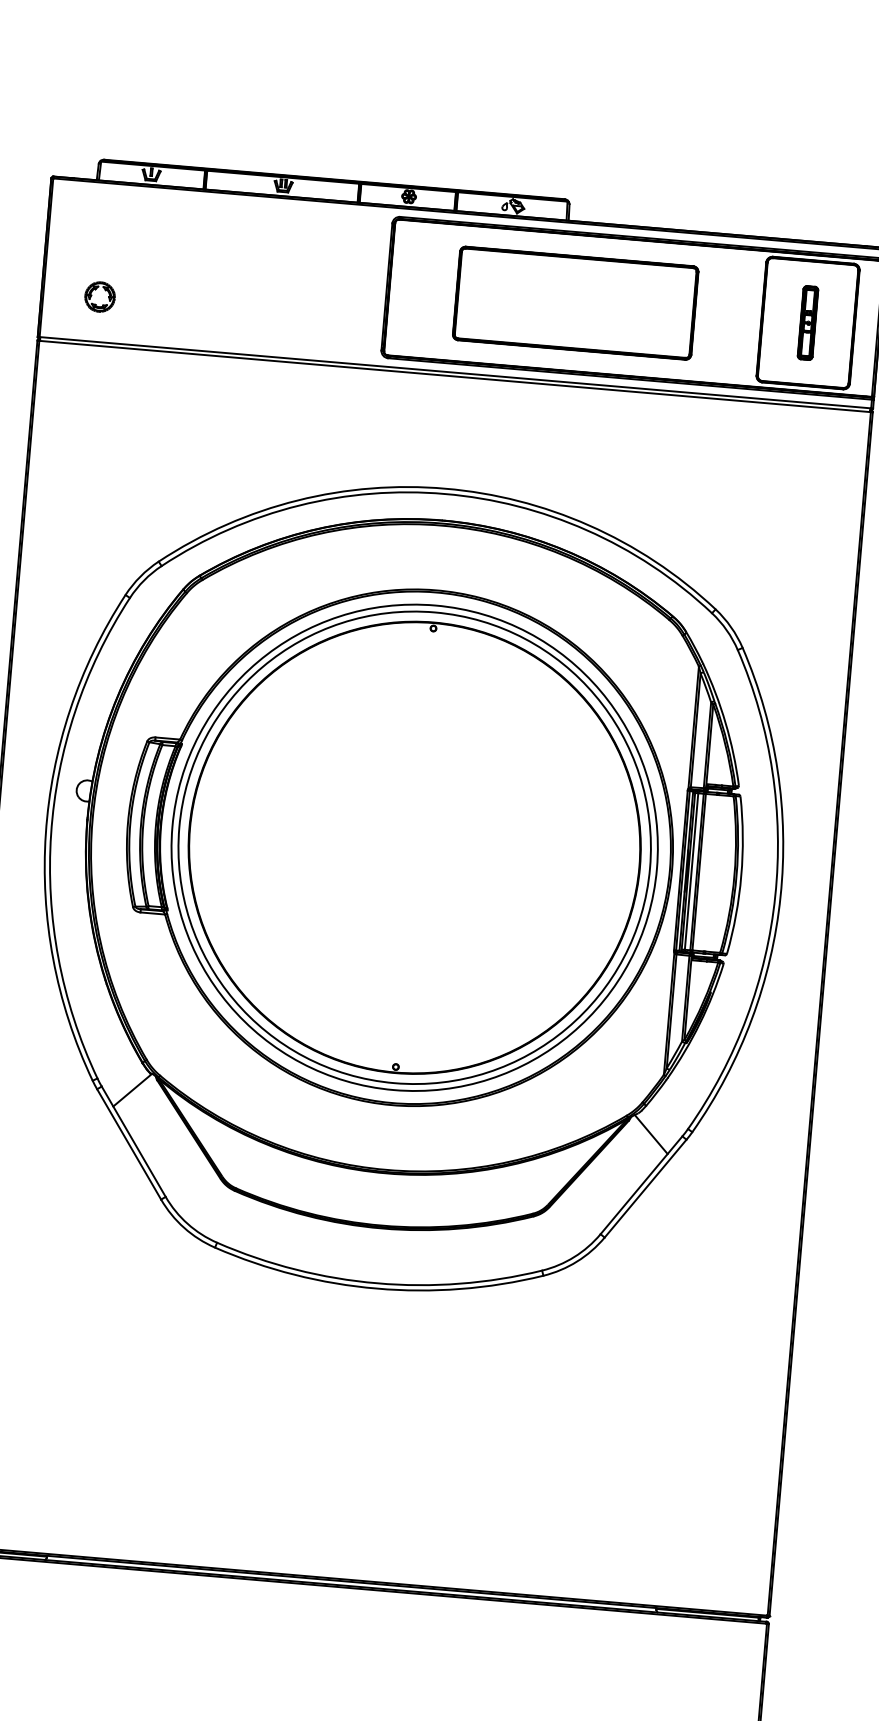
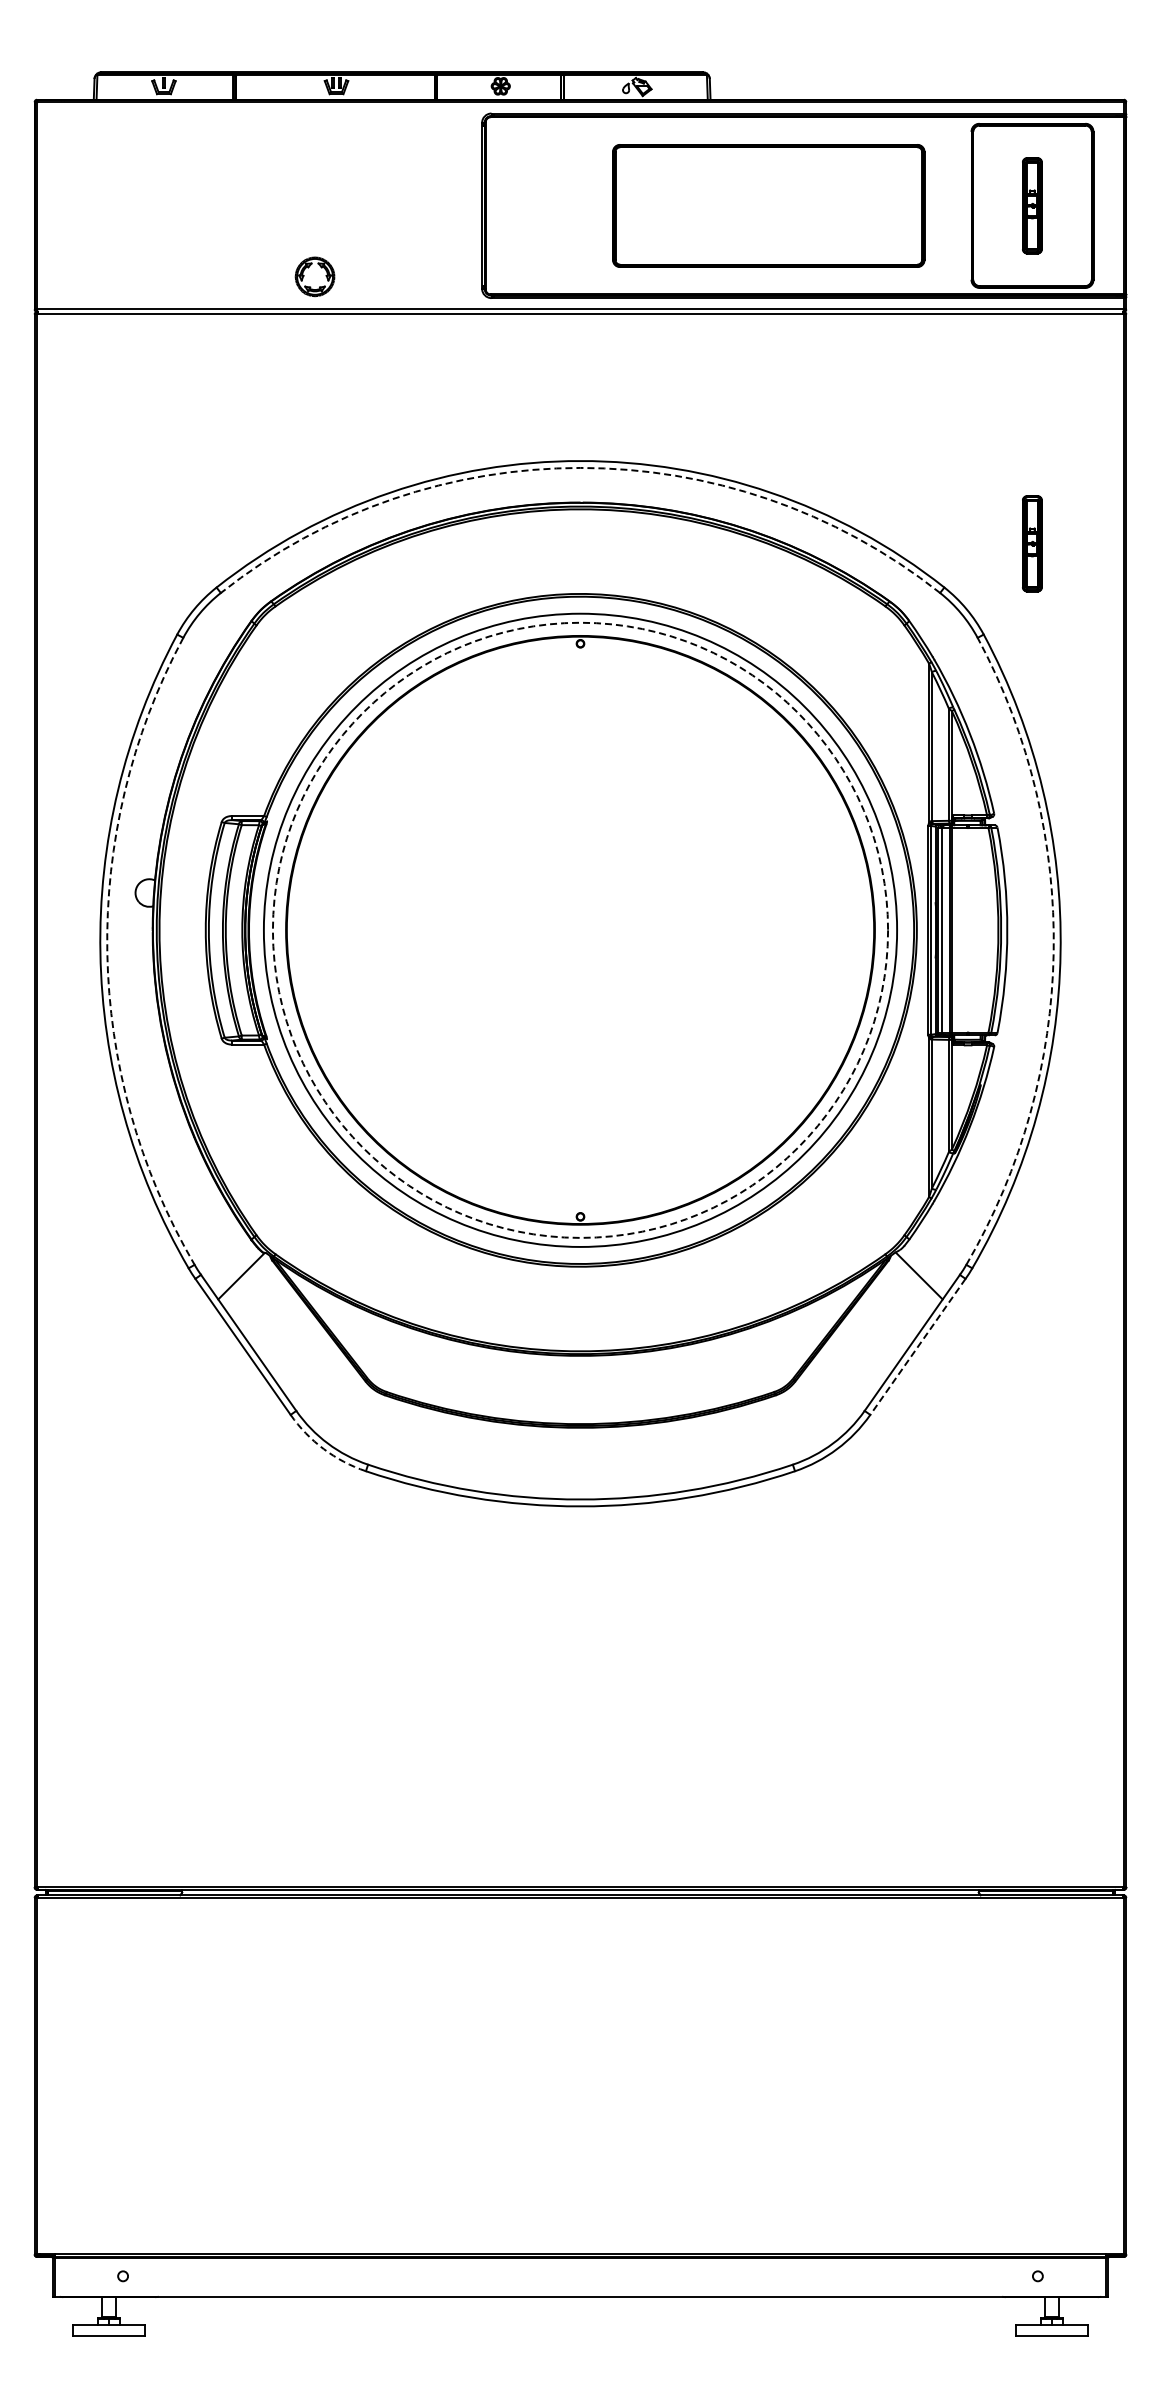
part: (99, 296) -> (314, 276), moved
part: (575, 302) -> (768, 205), moved
arc: (445, 493) -> (580, 467), solid -> dashed
part: (785, 581) -> (1032, 543), added
arc: (51, 833) -> (107, 952), solid -> dashed
circle: (414, 847) -> (580, 929), solid -> dashed
arc: (775, 895) -> (1053, 952), solid -> dashed
line: (645, 1189) -> (917, 1347), solid -> dashed
arc: (183, 1228) -> (323, 1449), solid -> dashed

